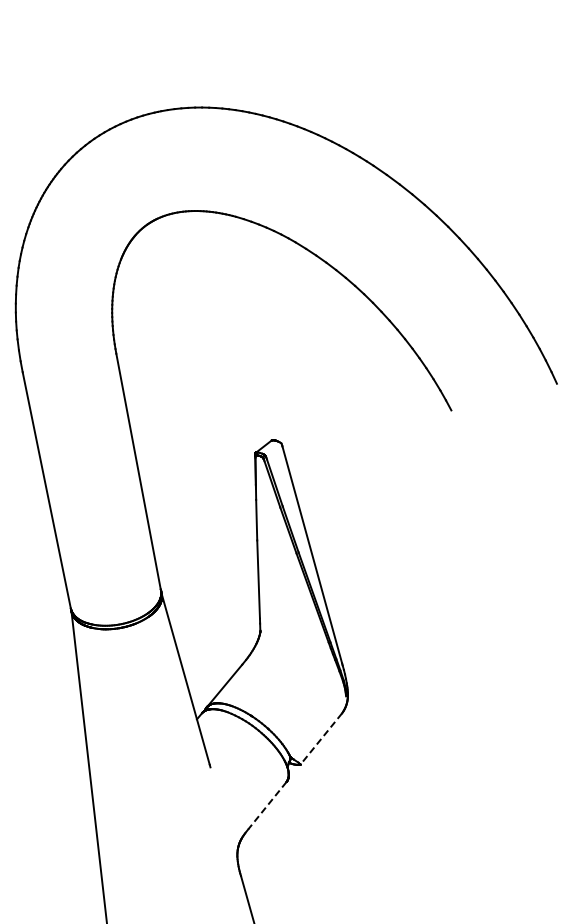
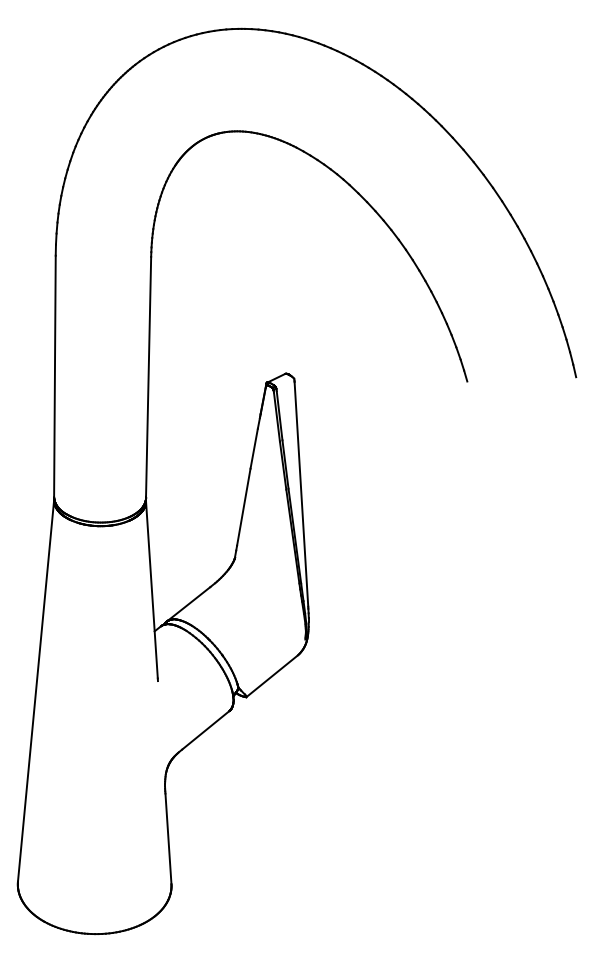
line: (320, 739) -> (271, 676), dashed -> solid
line: (267, 805) -> (205, 730), dashed -> solid

